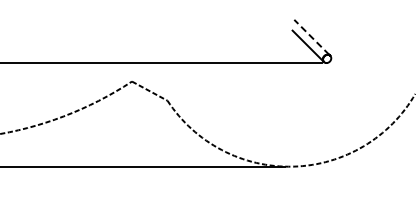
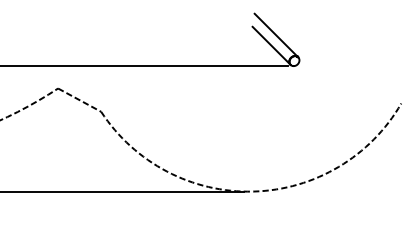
line: (311, 37) -> (275, 35), dashed -> solid

